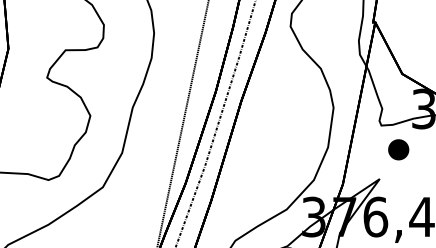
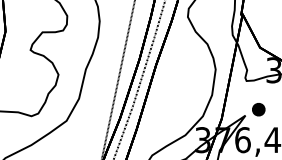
part: (398, 149) -> (258, 109), moved

